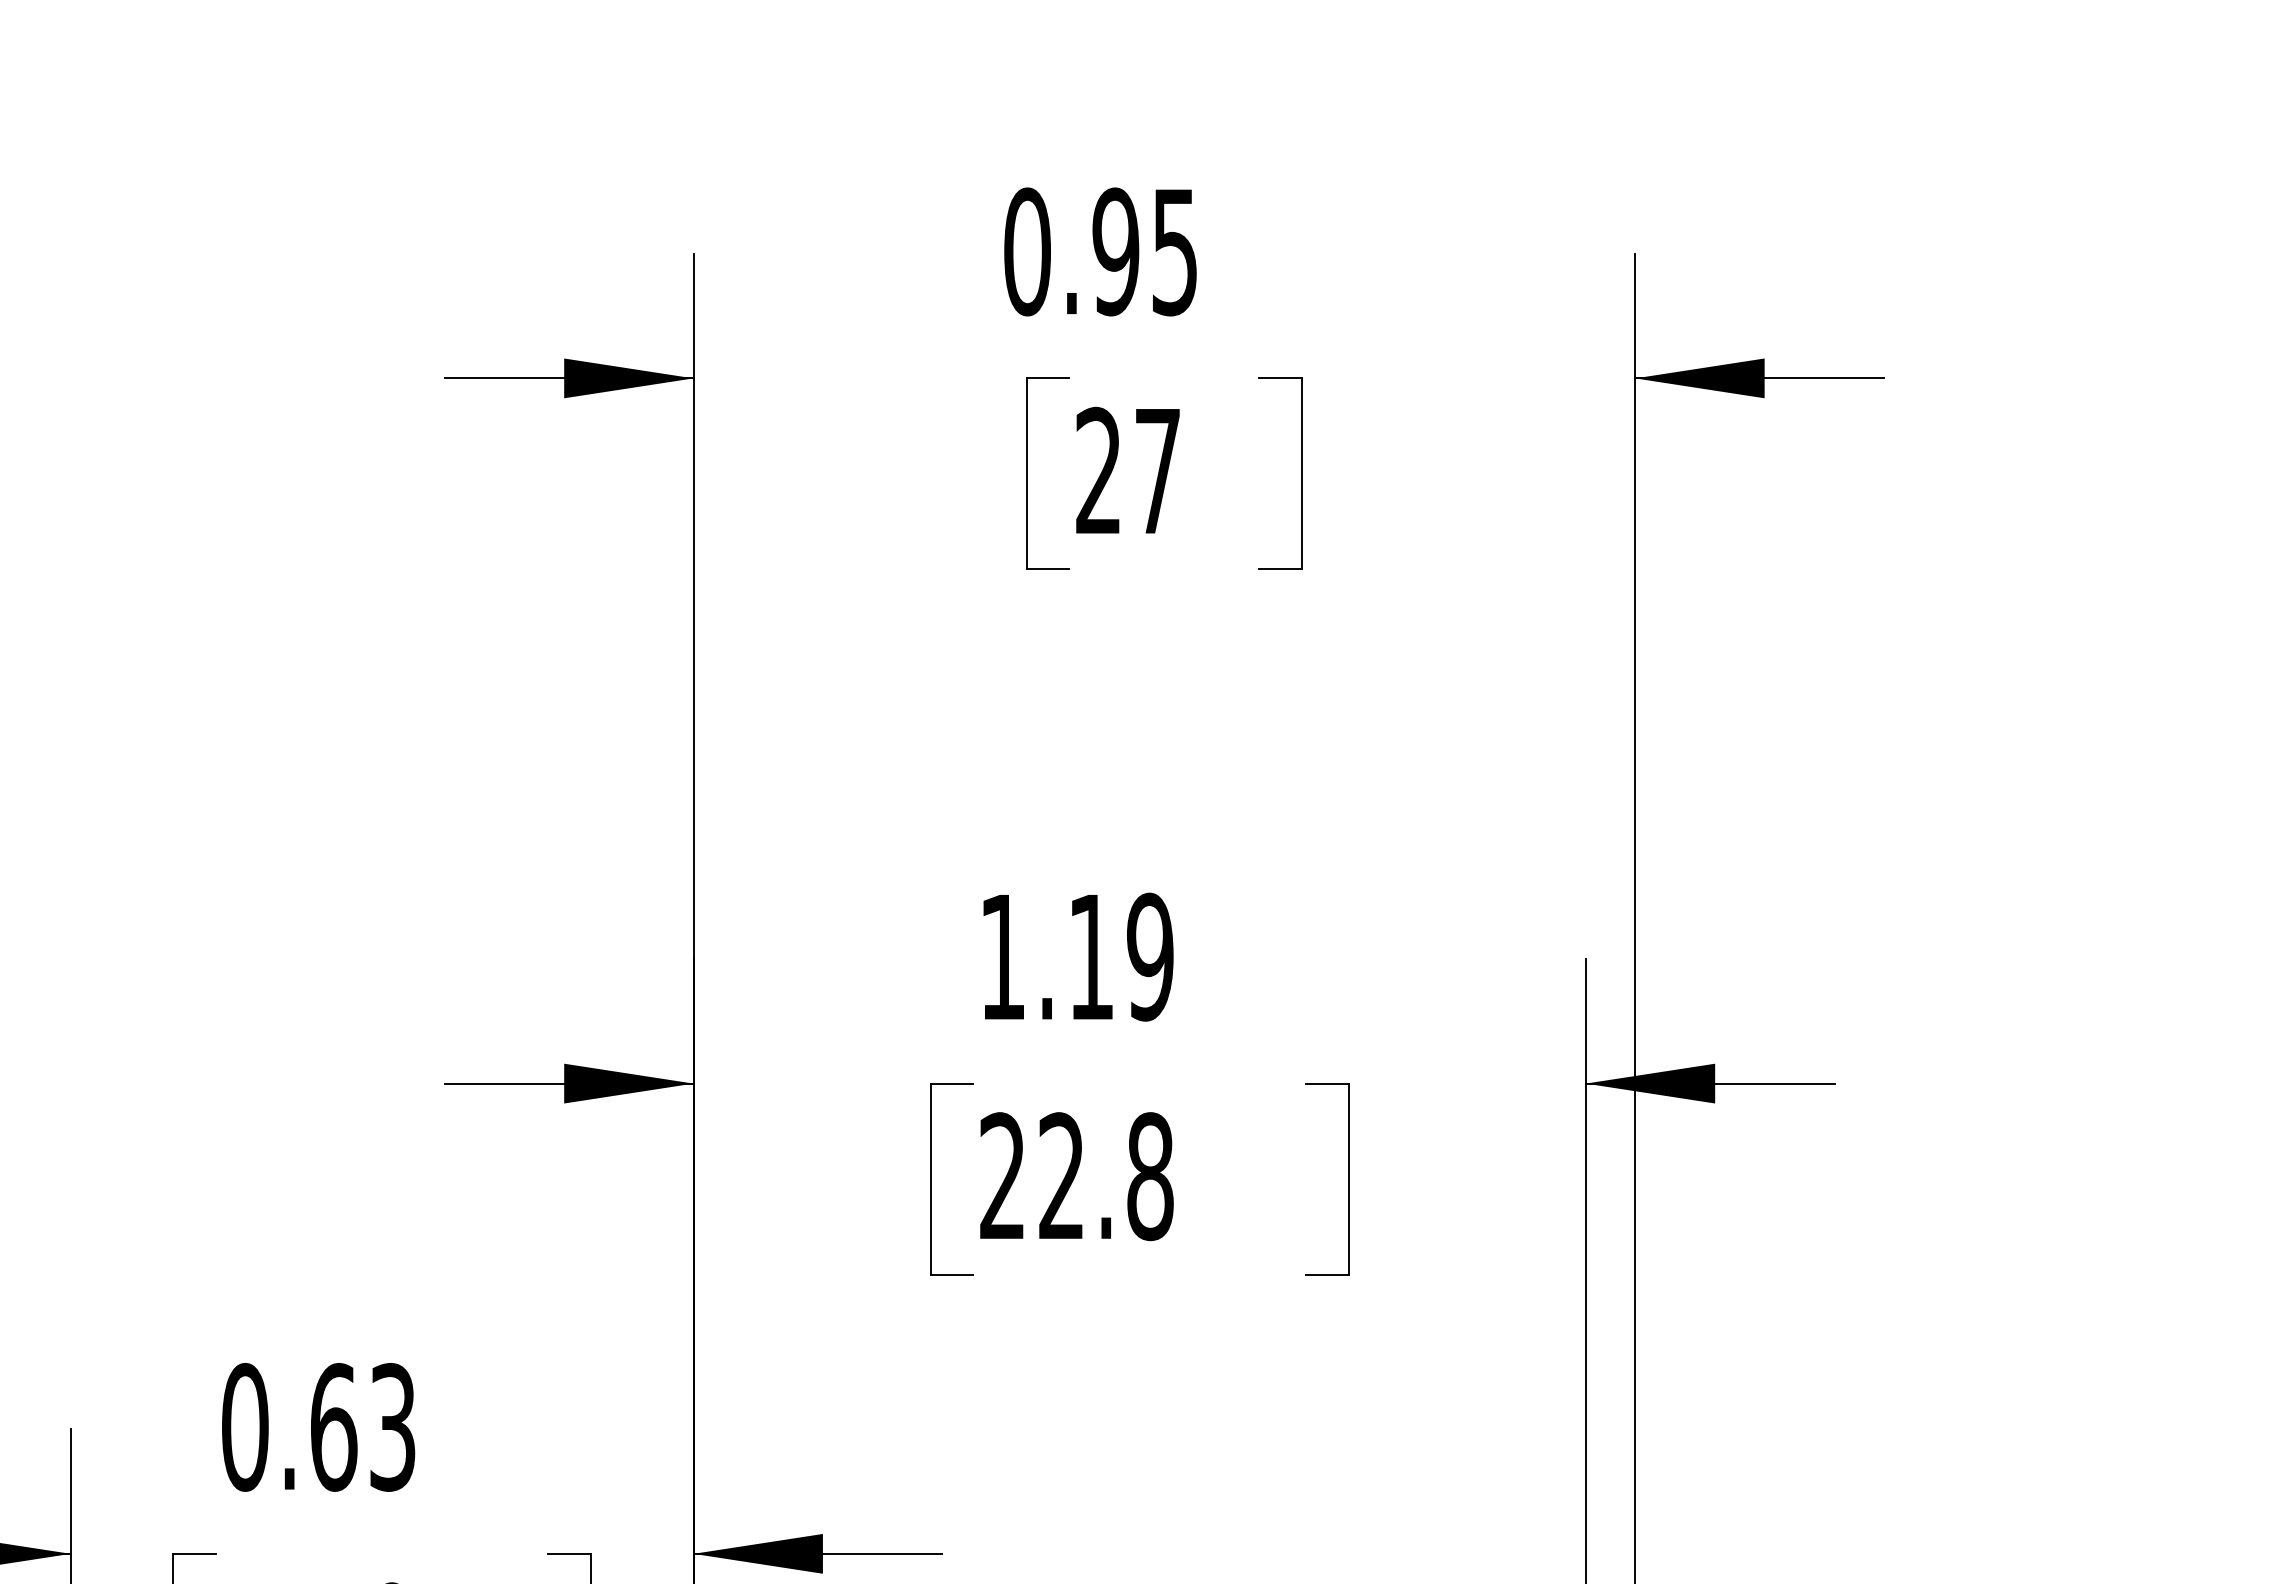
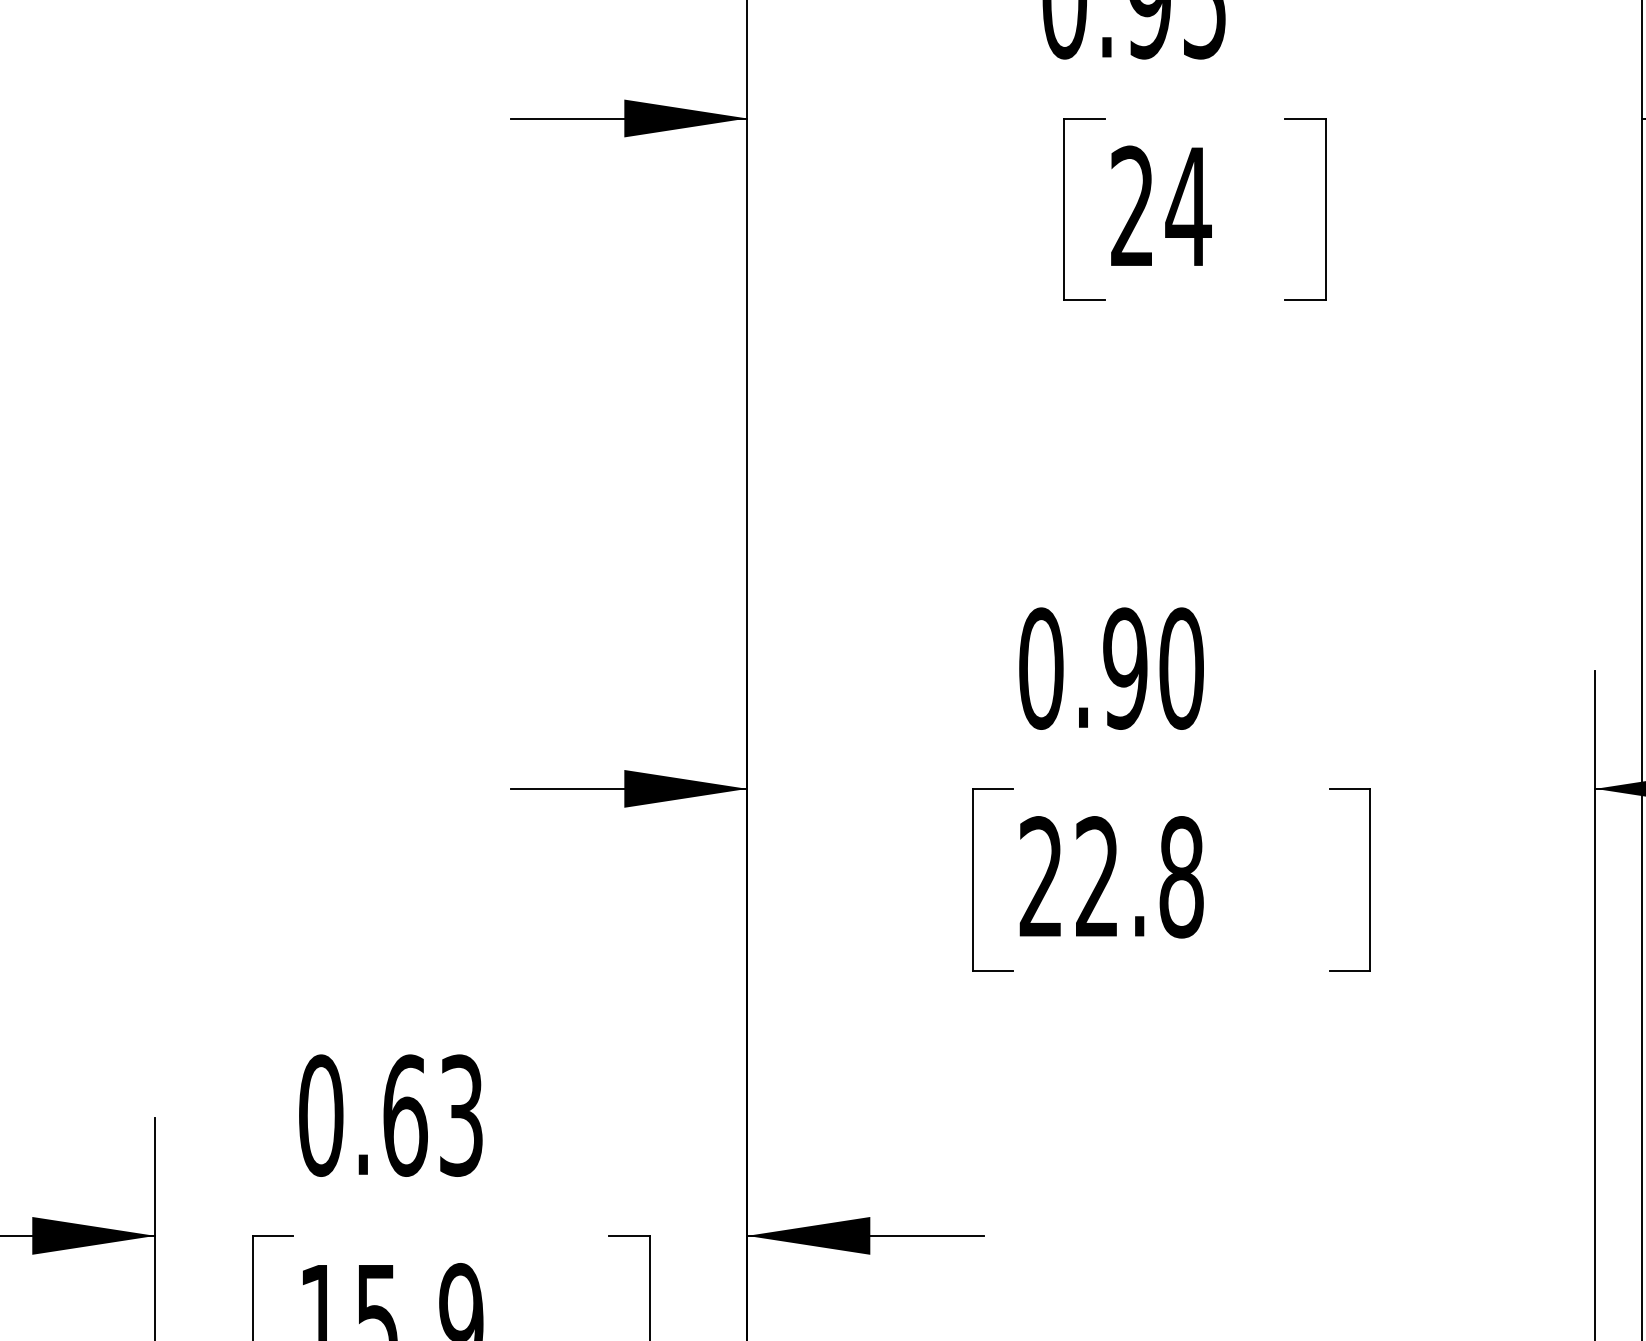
text: (1157, 471) -> (1188, 207), 27 -> 24
text: (1076, 956) -> (1111, 668), 1.19 -> 0.90

